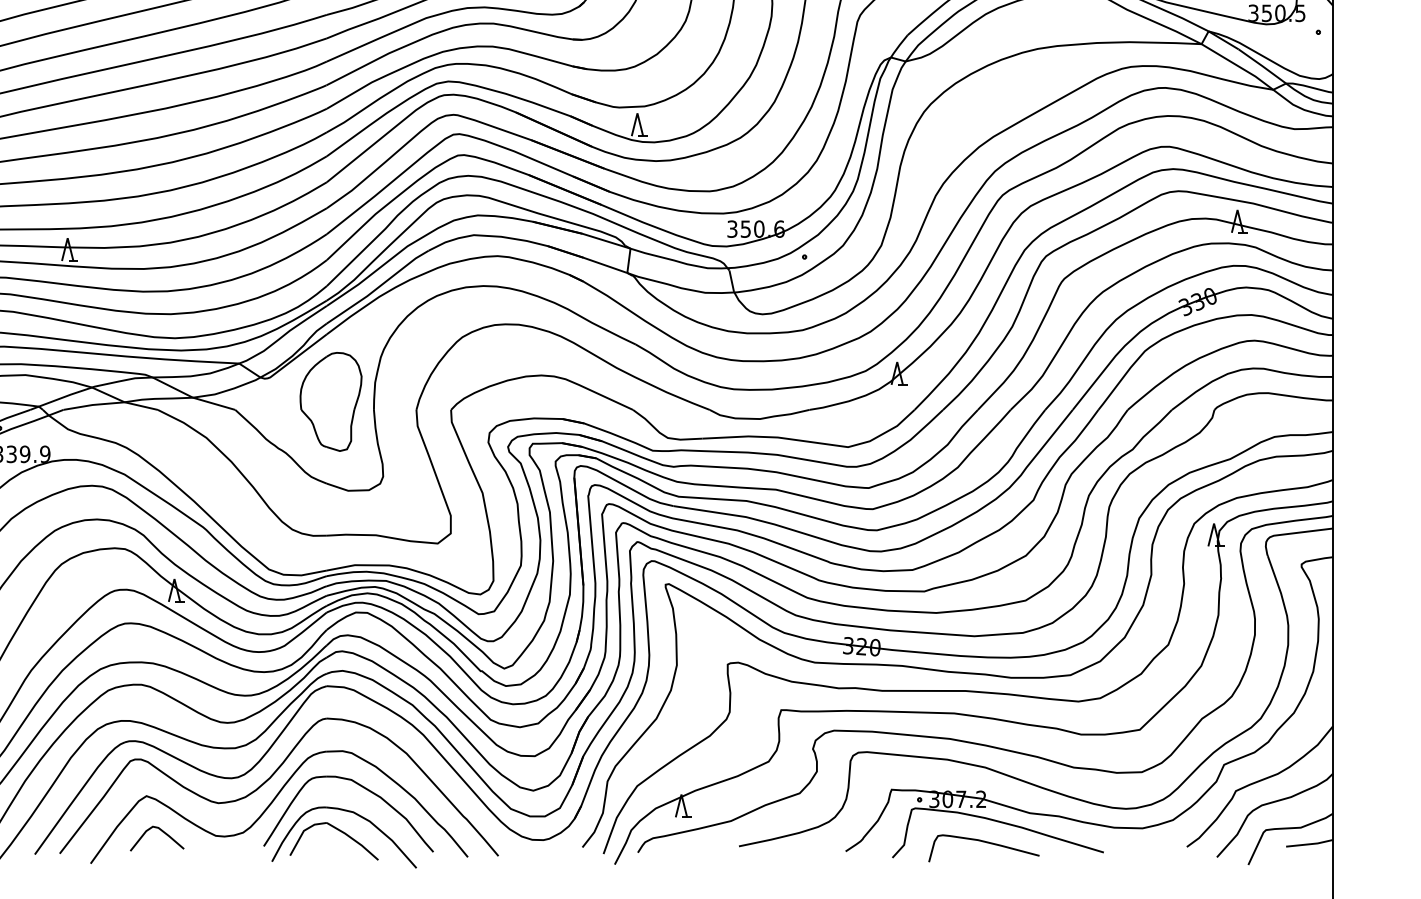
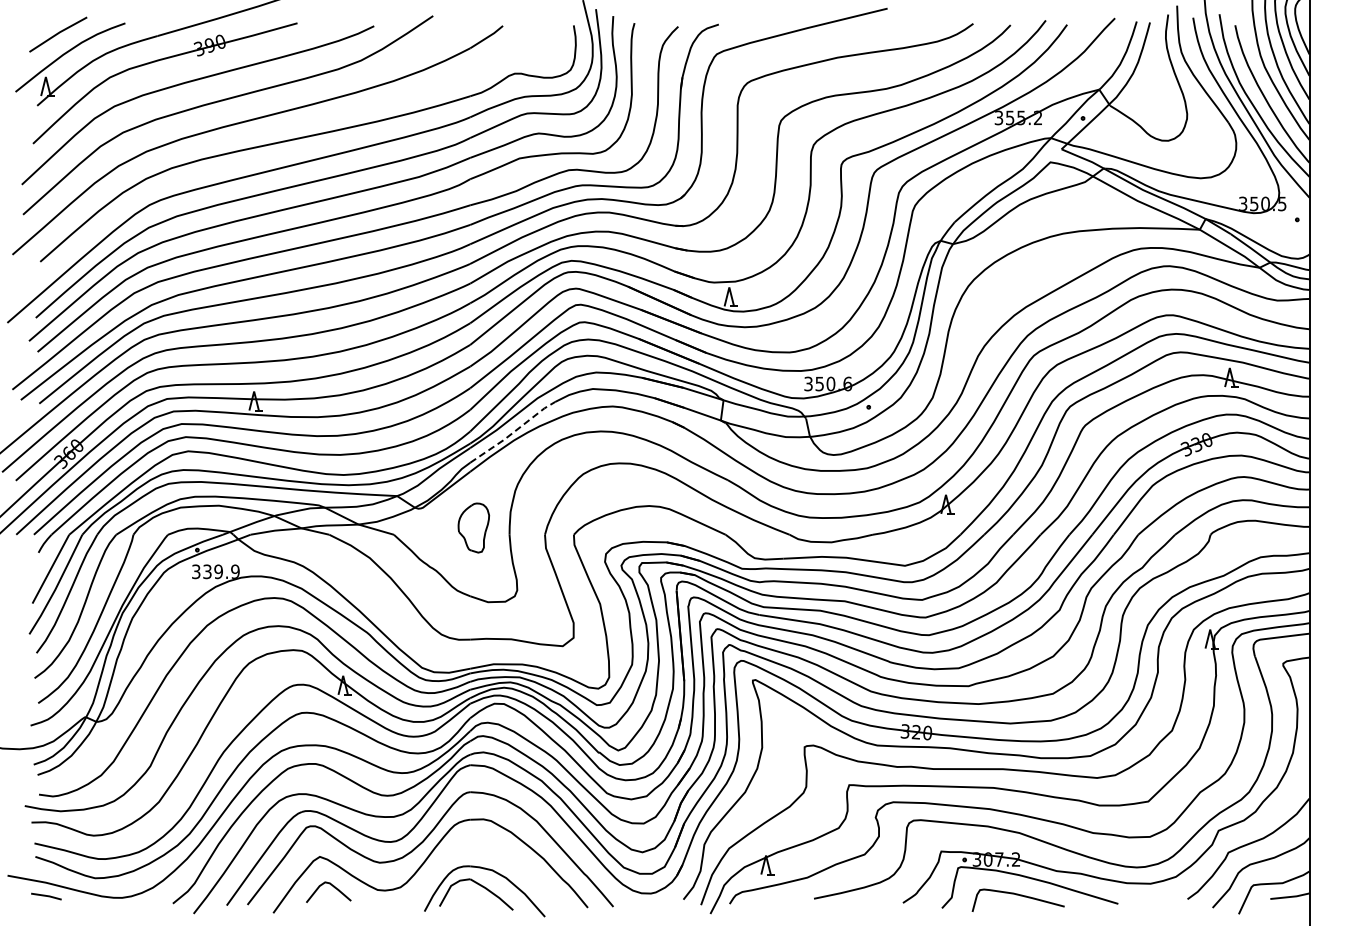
line: (378, 287) -> (513, 432), solid -> dashed
part: (330, 401) -> (473, 527), size x0.6
part: (360, 787) -> (498, 849), removed

